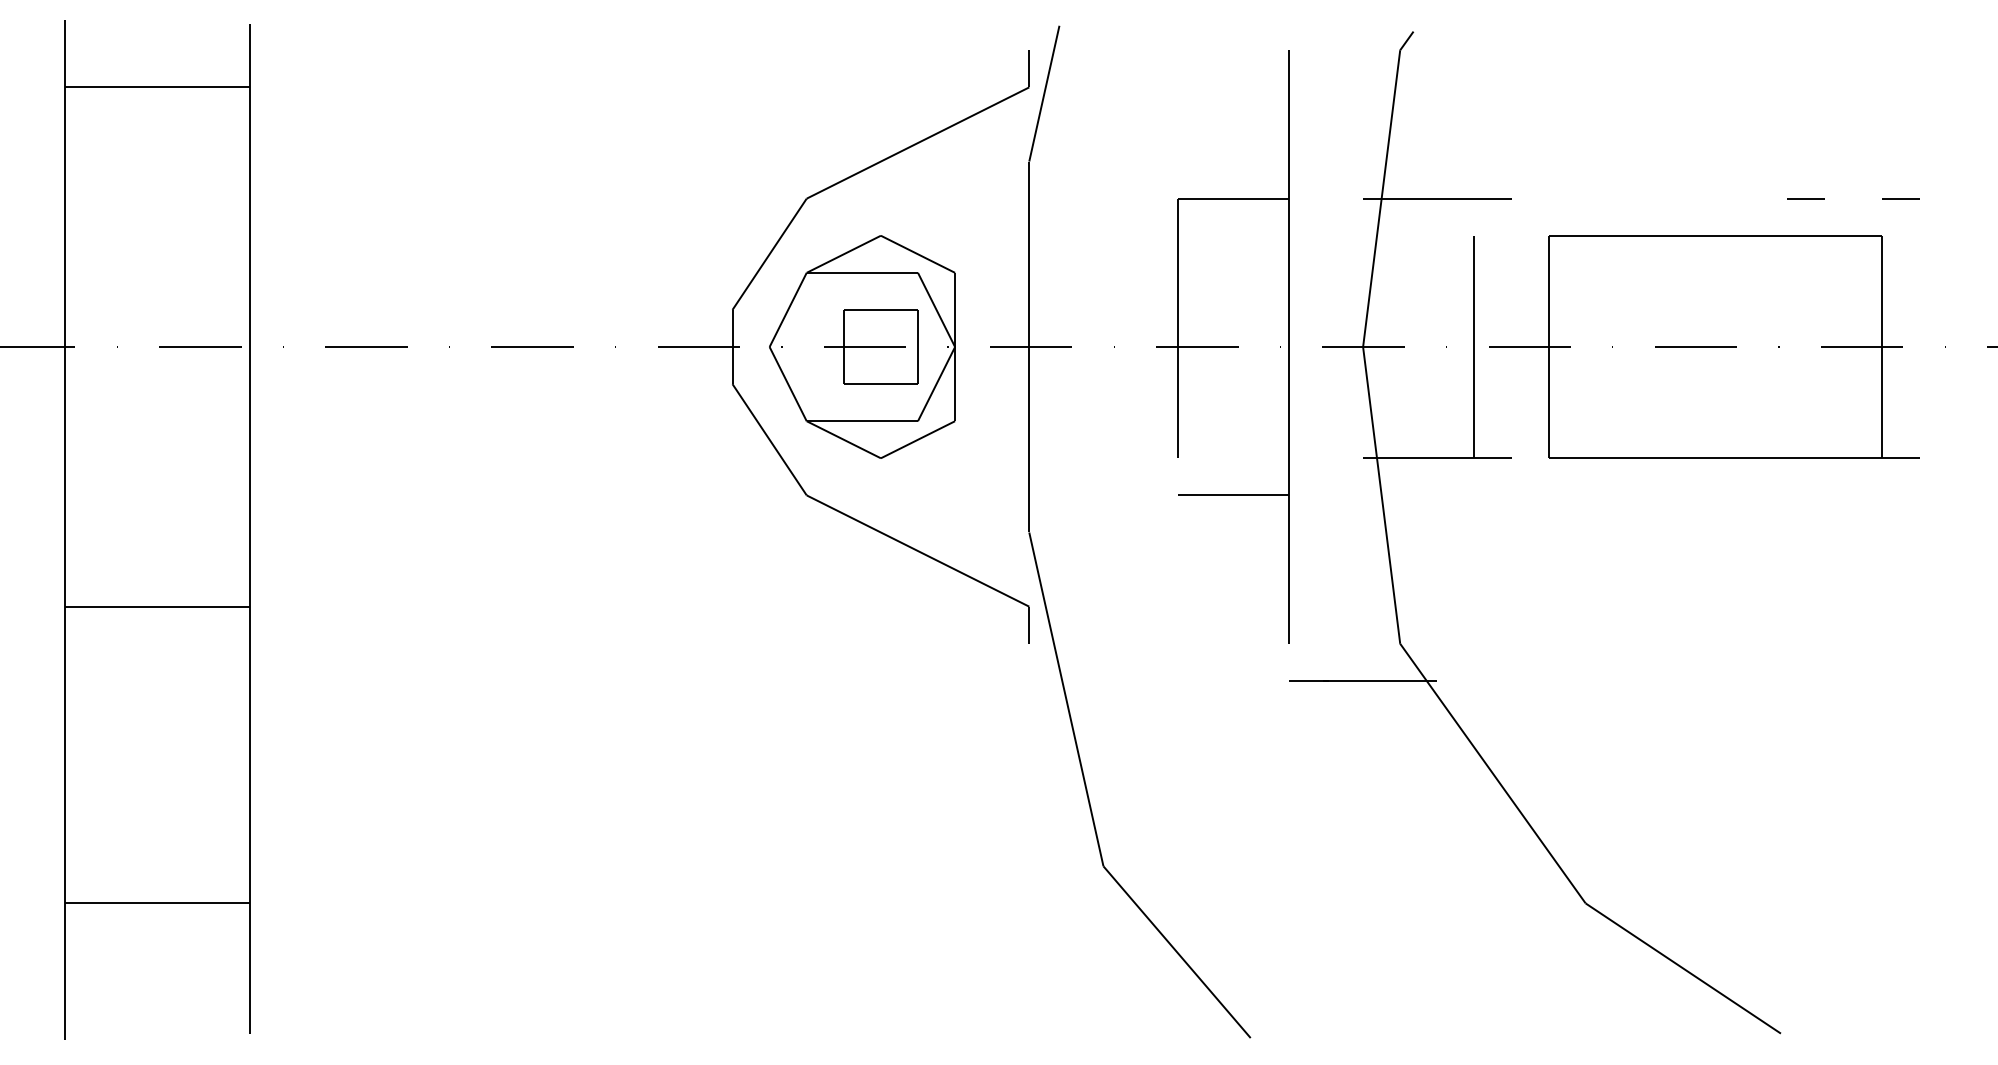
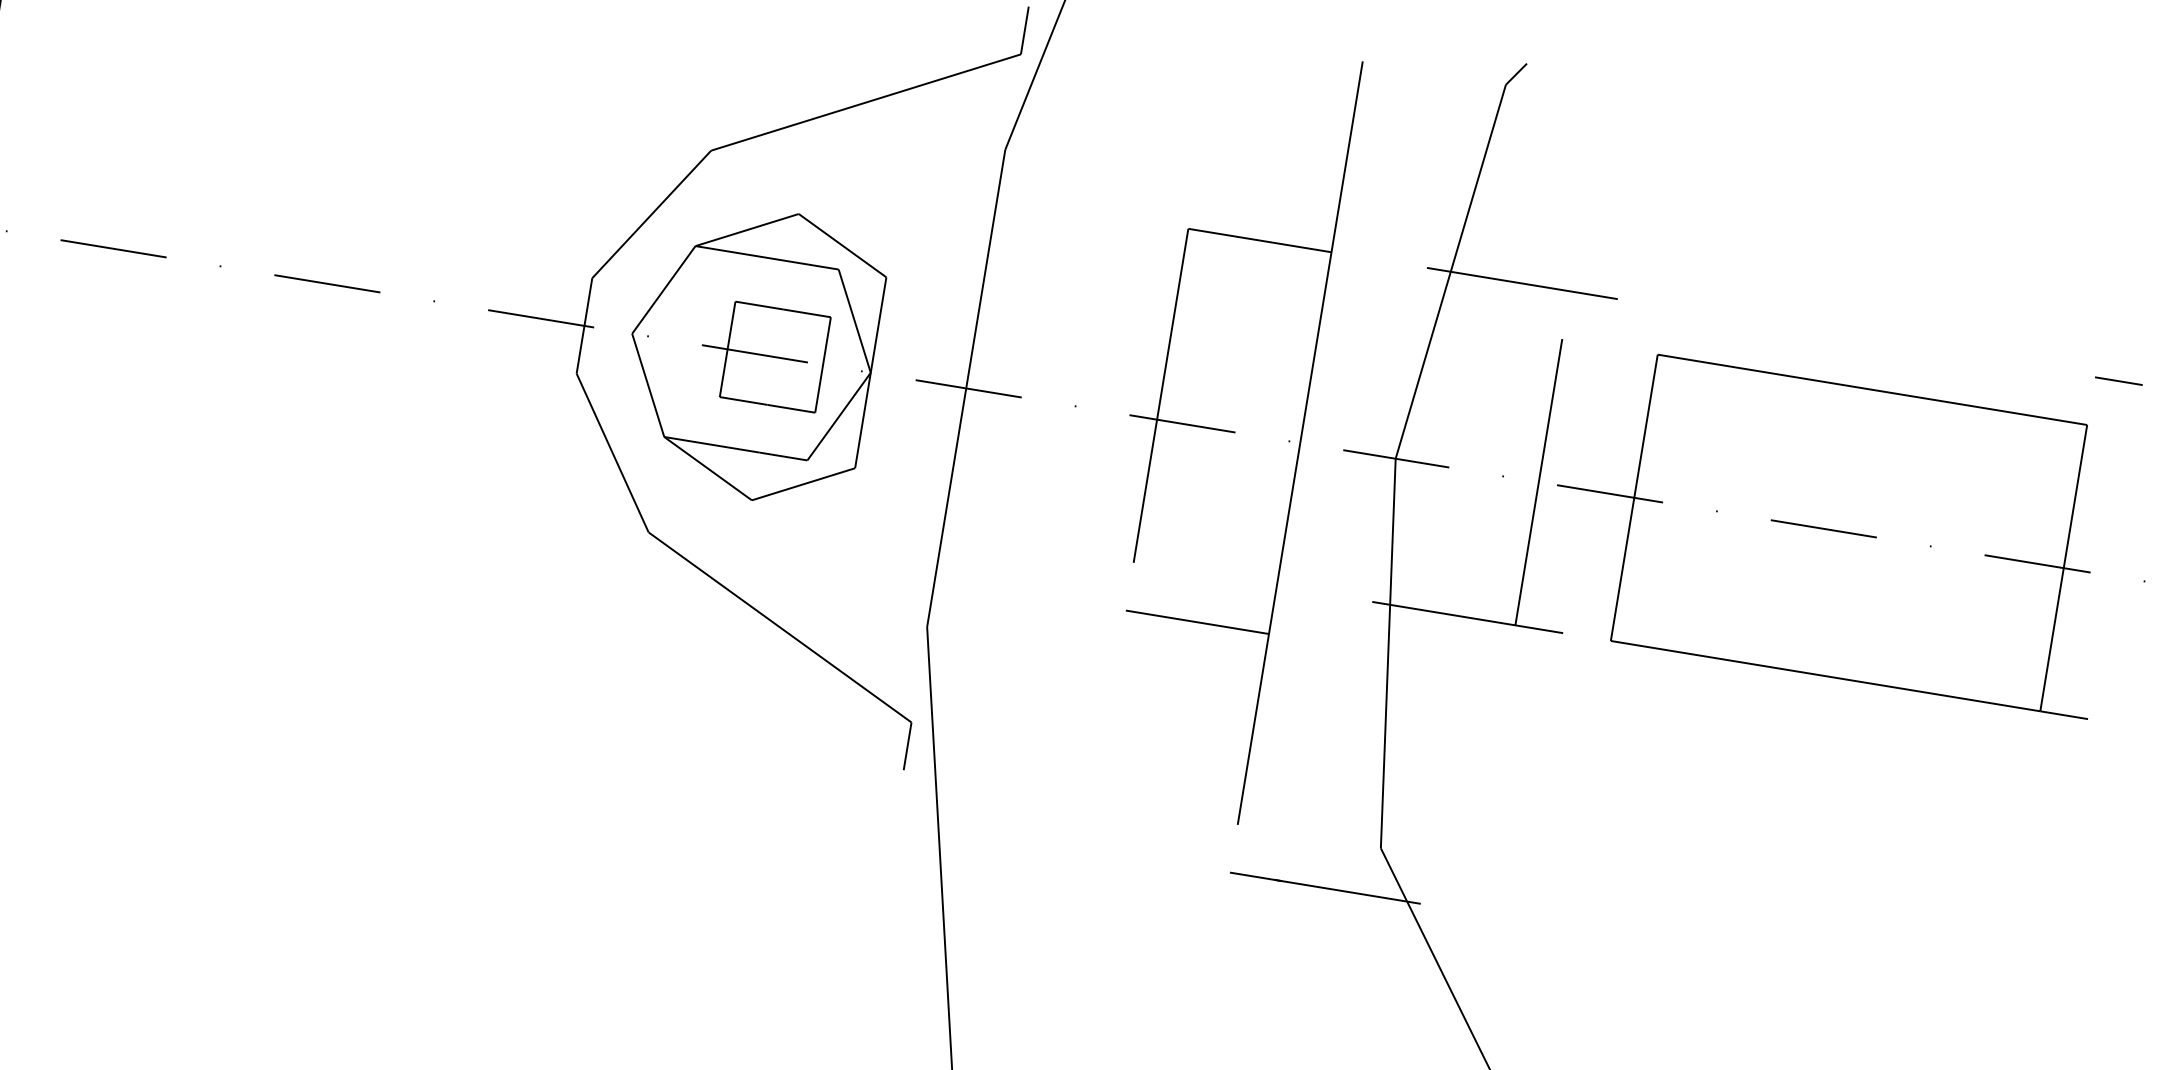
line: (1805, 198) -> (1996, 360), removed

